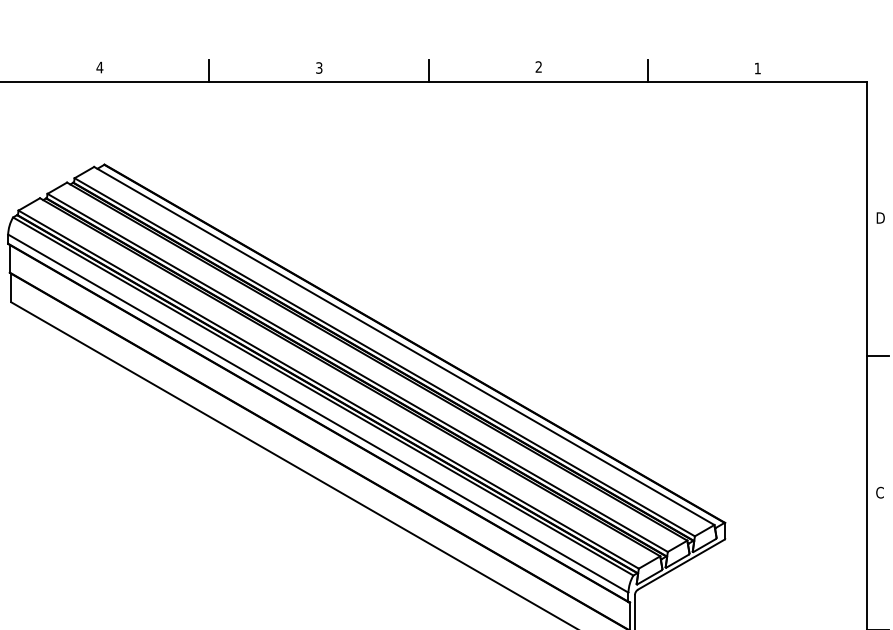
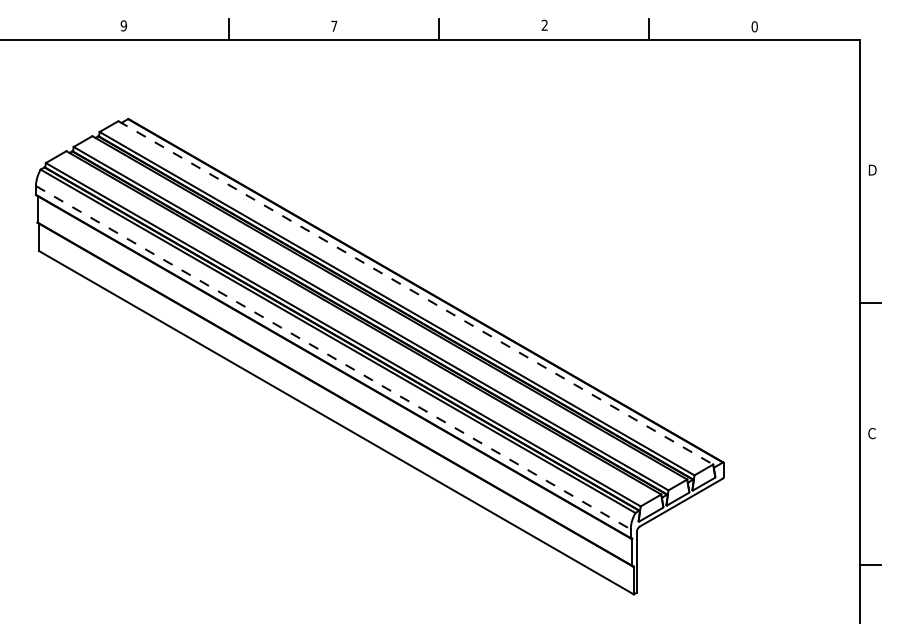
text: (99, 67) -> (123, 25), 4 -> 9
text: (319, 67) -> (334, 25), 3 -> 7
text: (757, 68) -> (754, 26), 1 -> 0
line: (405, 346) -> (416, 293), solid -> dashed
line: (318, 413) -> (333, 357), solid -> dashed

